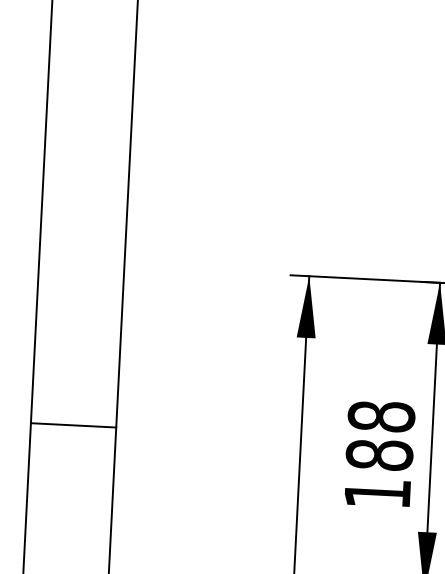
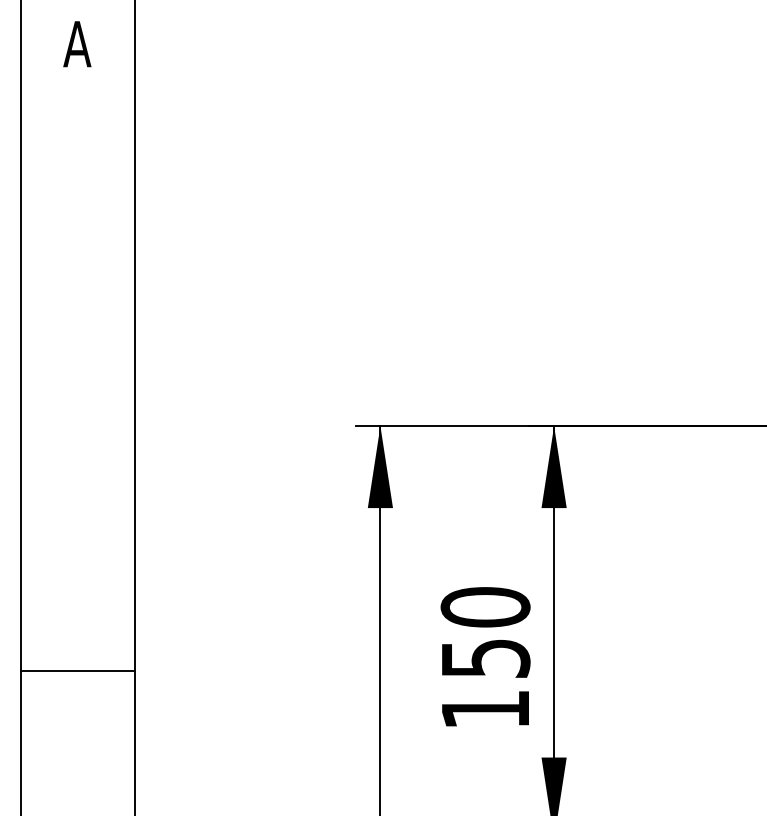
line: (73, 425) -> (77, 670), moved
text: (380, 435) -> (485, 632), 188 -> 150

